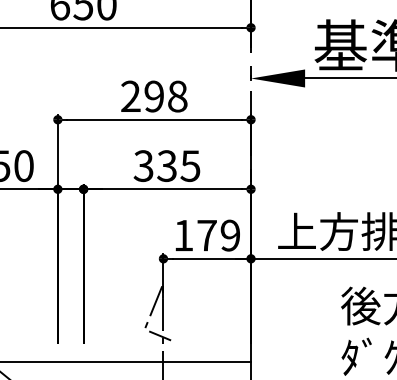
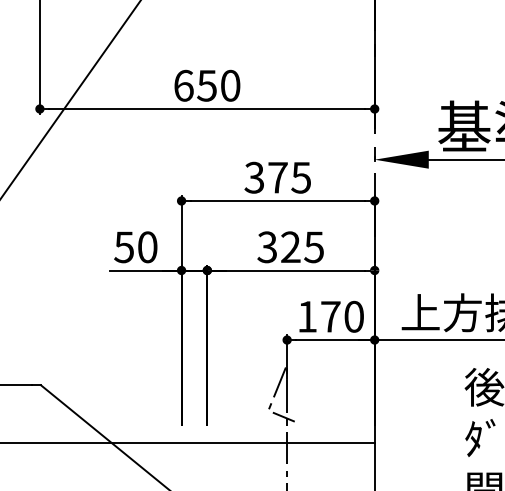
text: (153, 96) -> (277, 177), 298 -> 375
text: (166, 166) -> (290, 247), 335 -> 325
text: (229, 235) -> (353, 316), 179 -> 170

